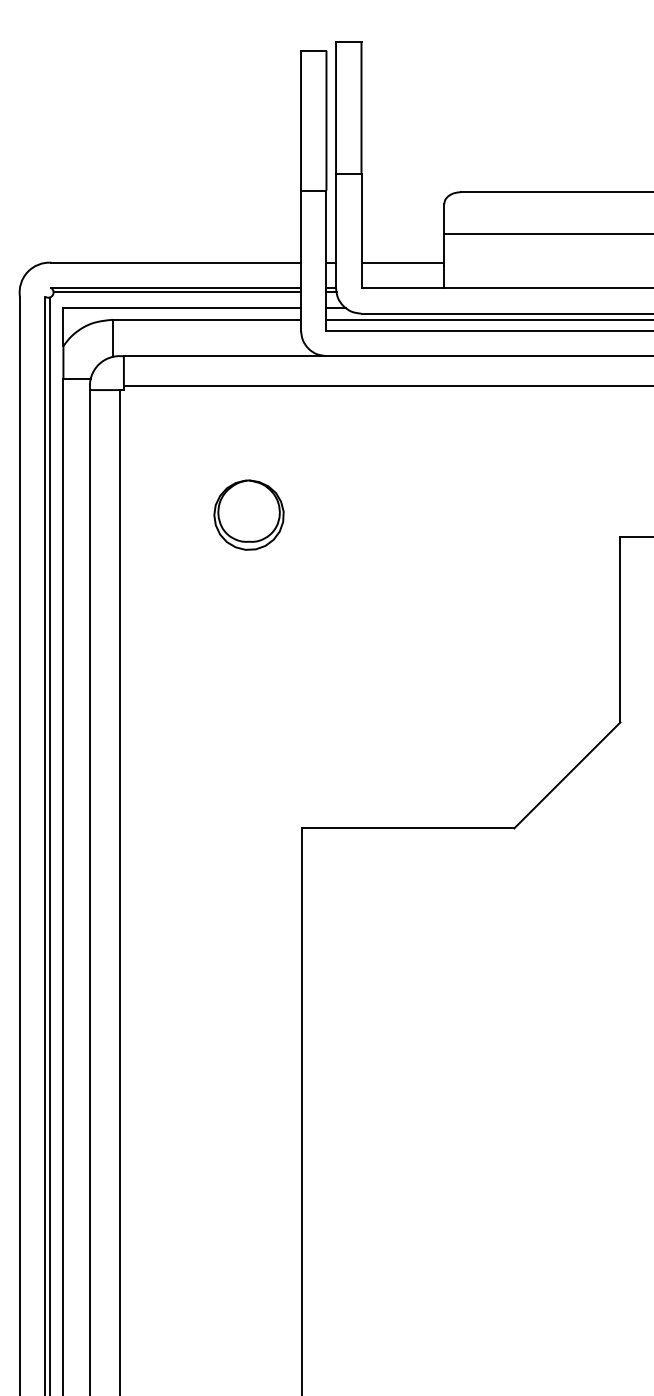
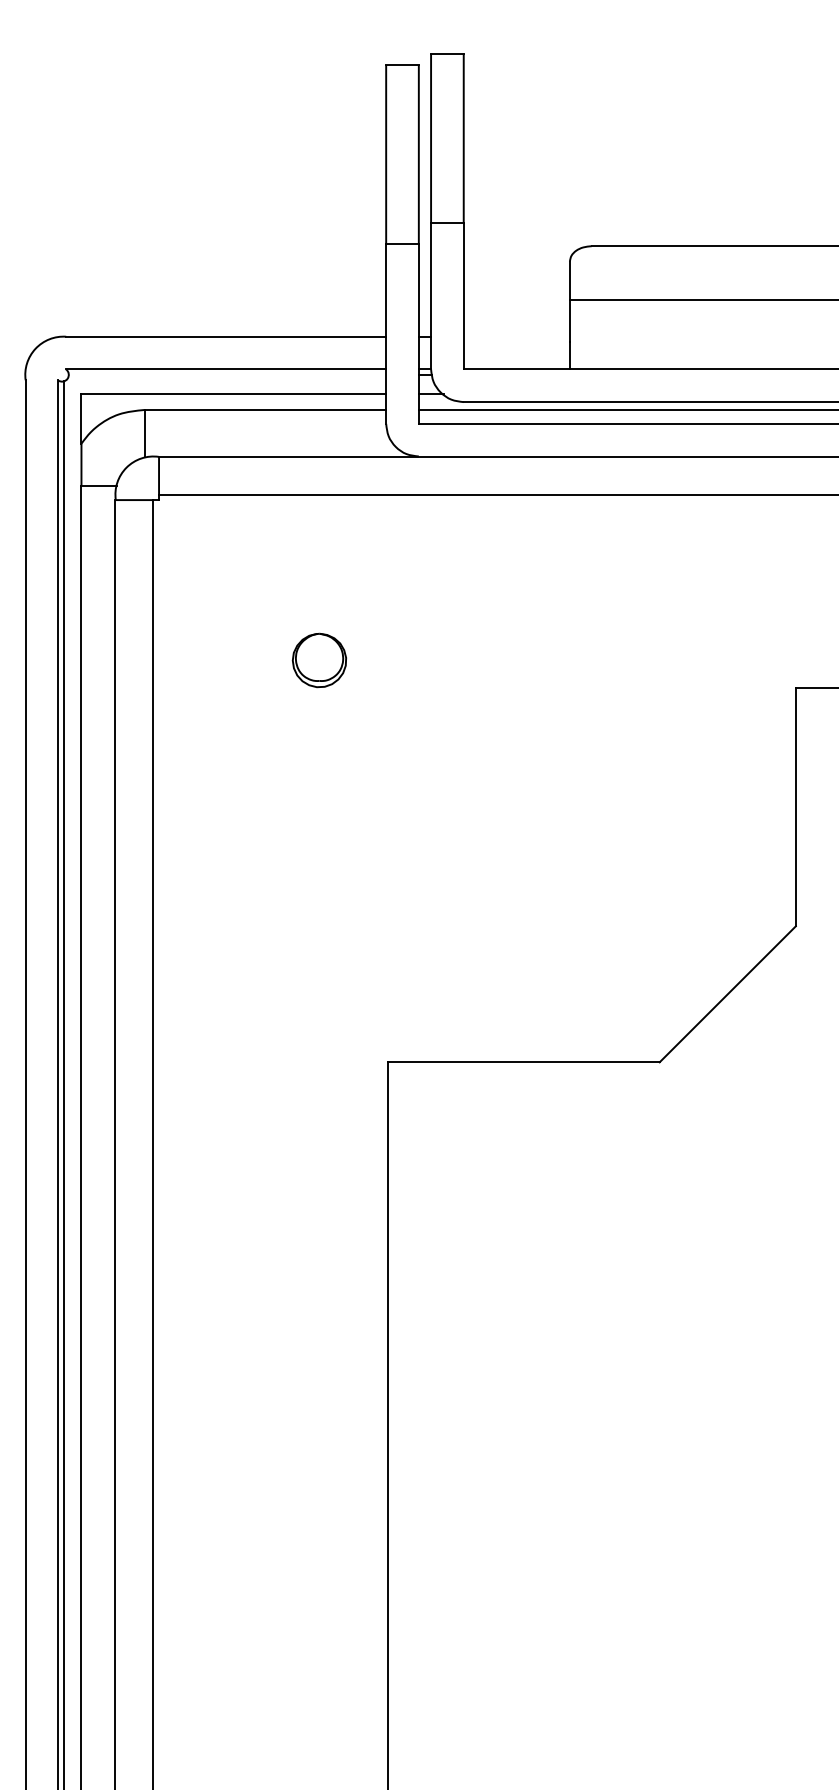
line: (402, 262) -> (516, 336), removed
line: (177, 292) -> (227, 374), removed
part: (249, 515) -> (319, 660), size x0.6

